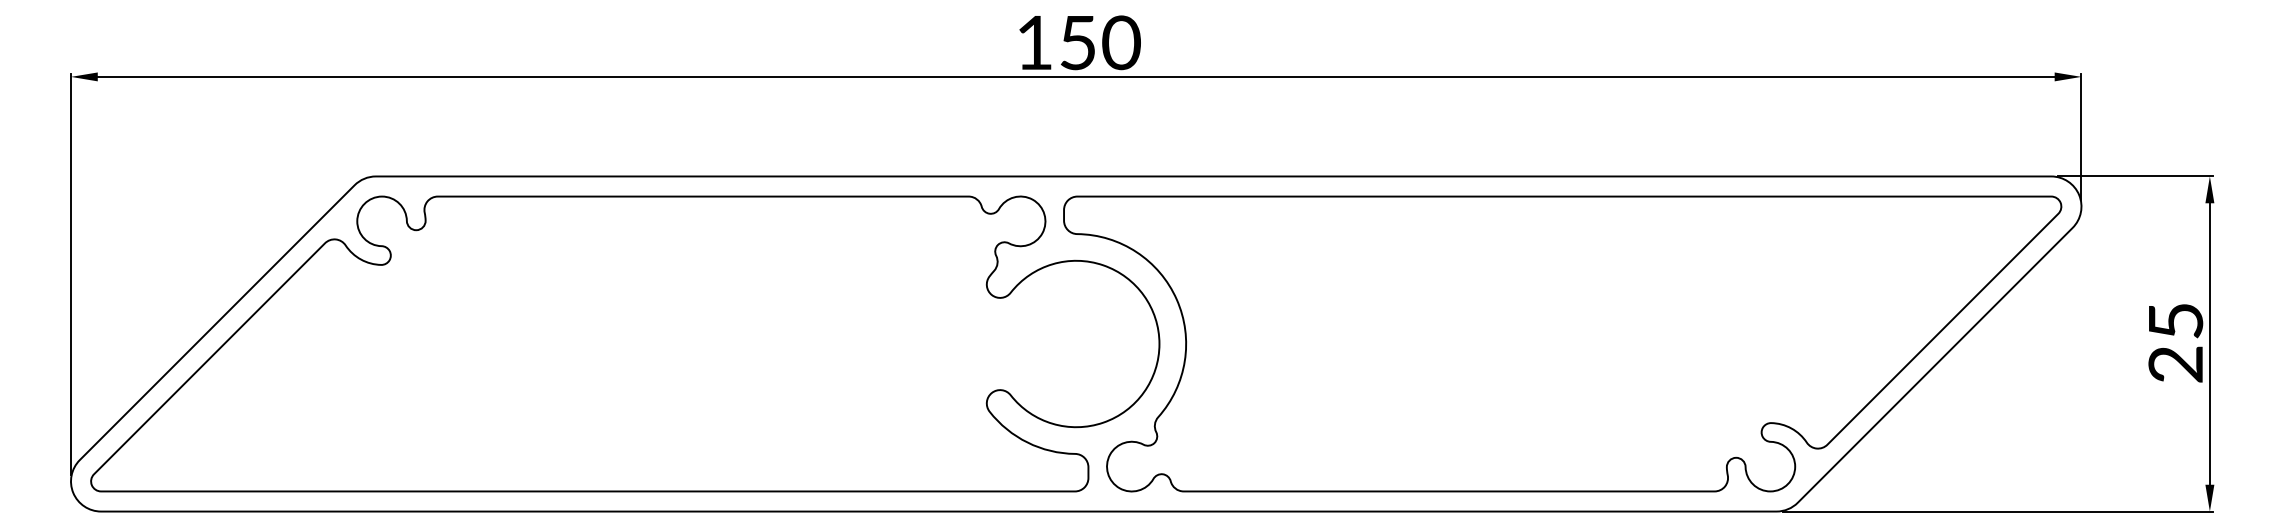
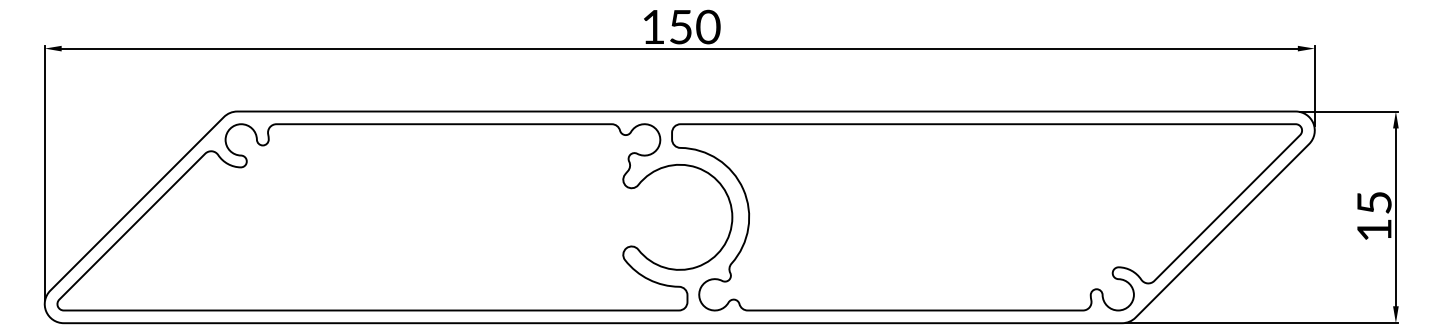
text: (2175, 364) -> (1374, 230), 25 -> 15

